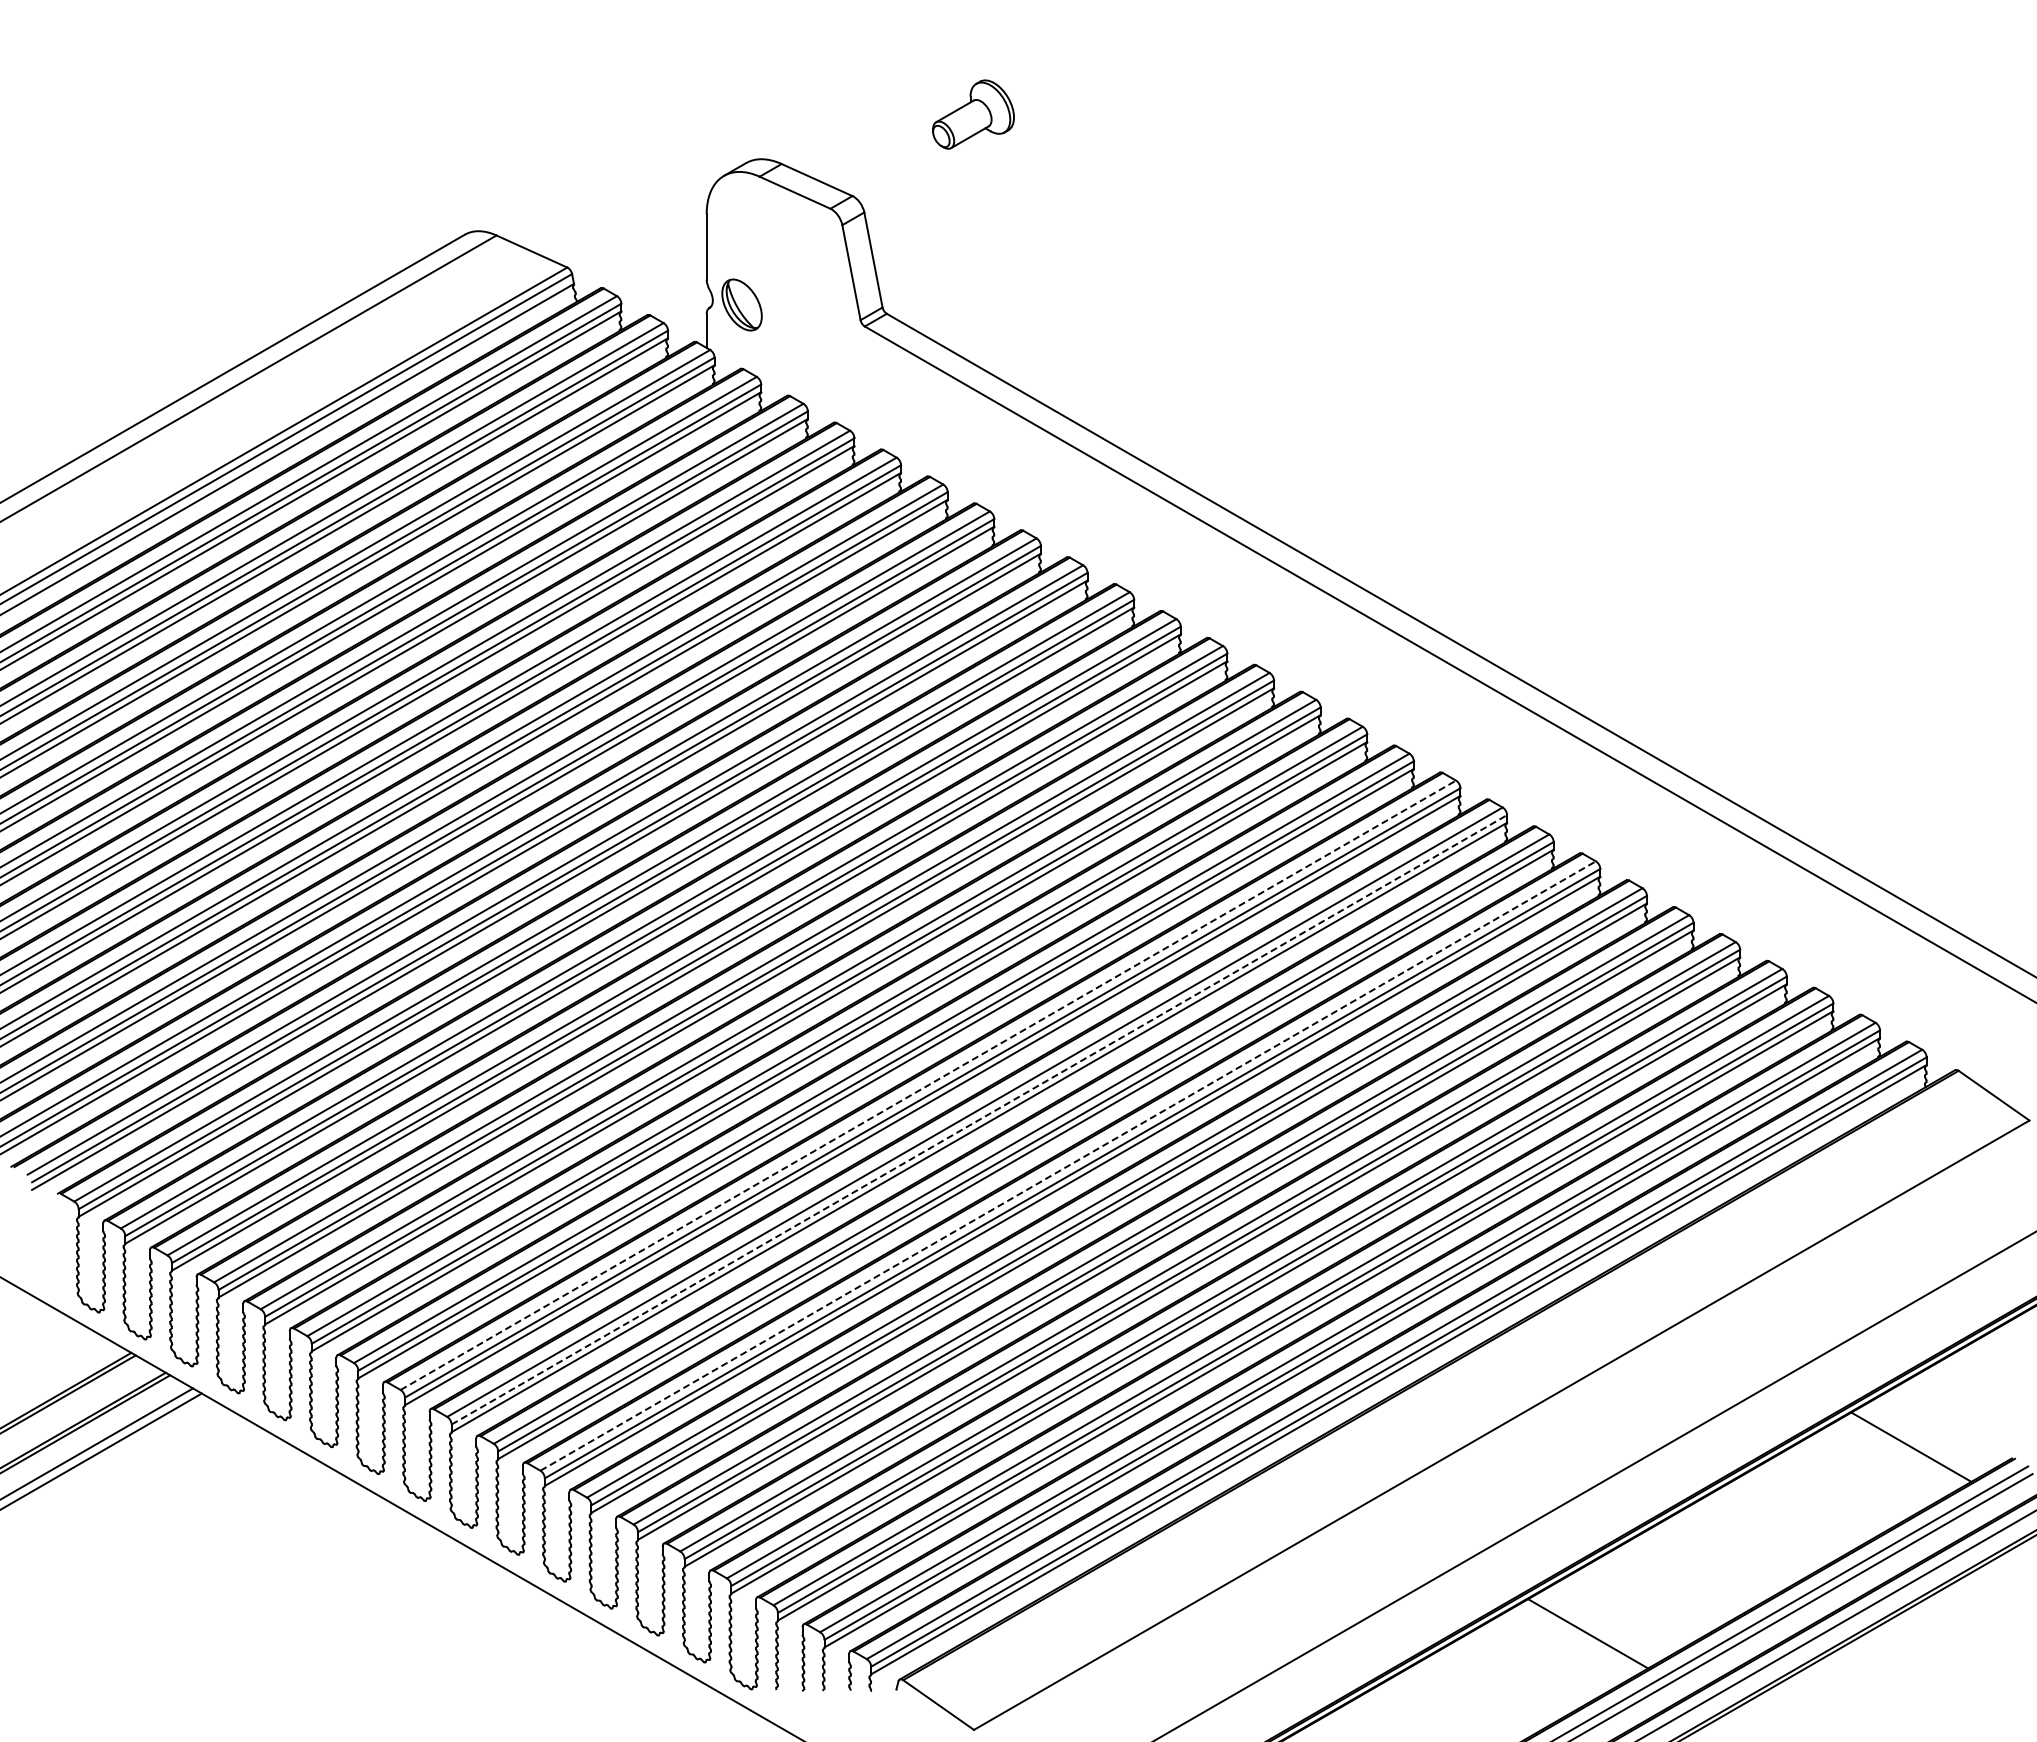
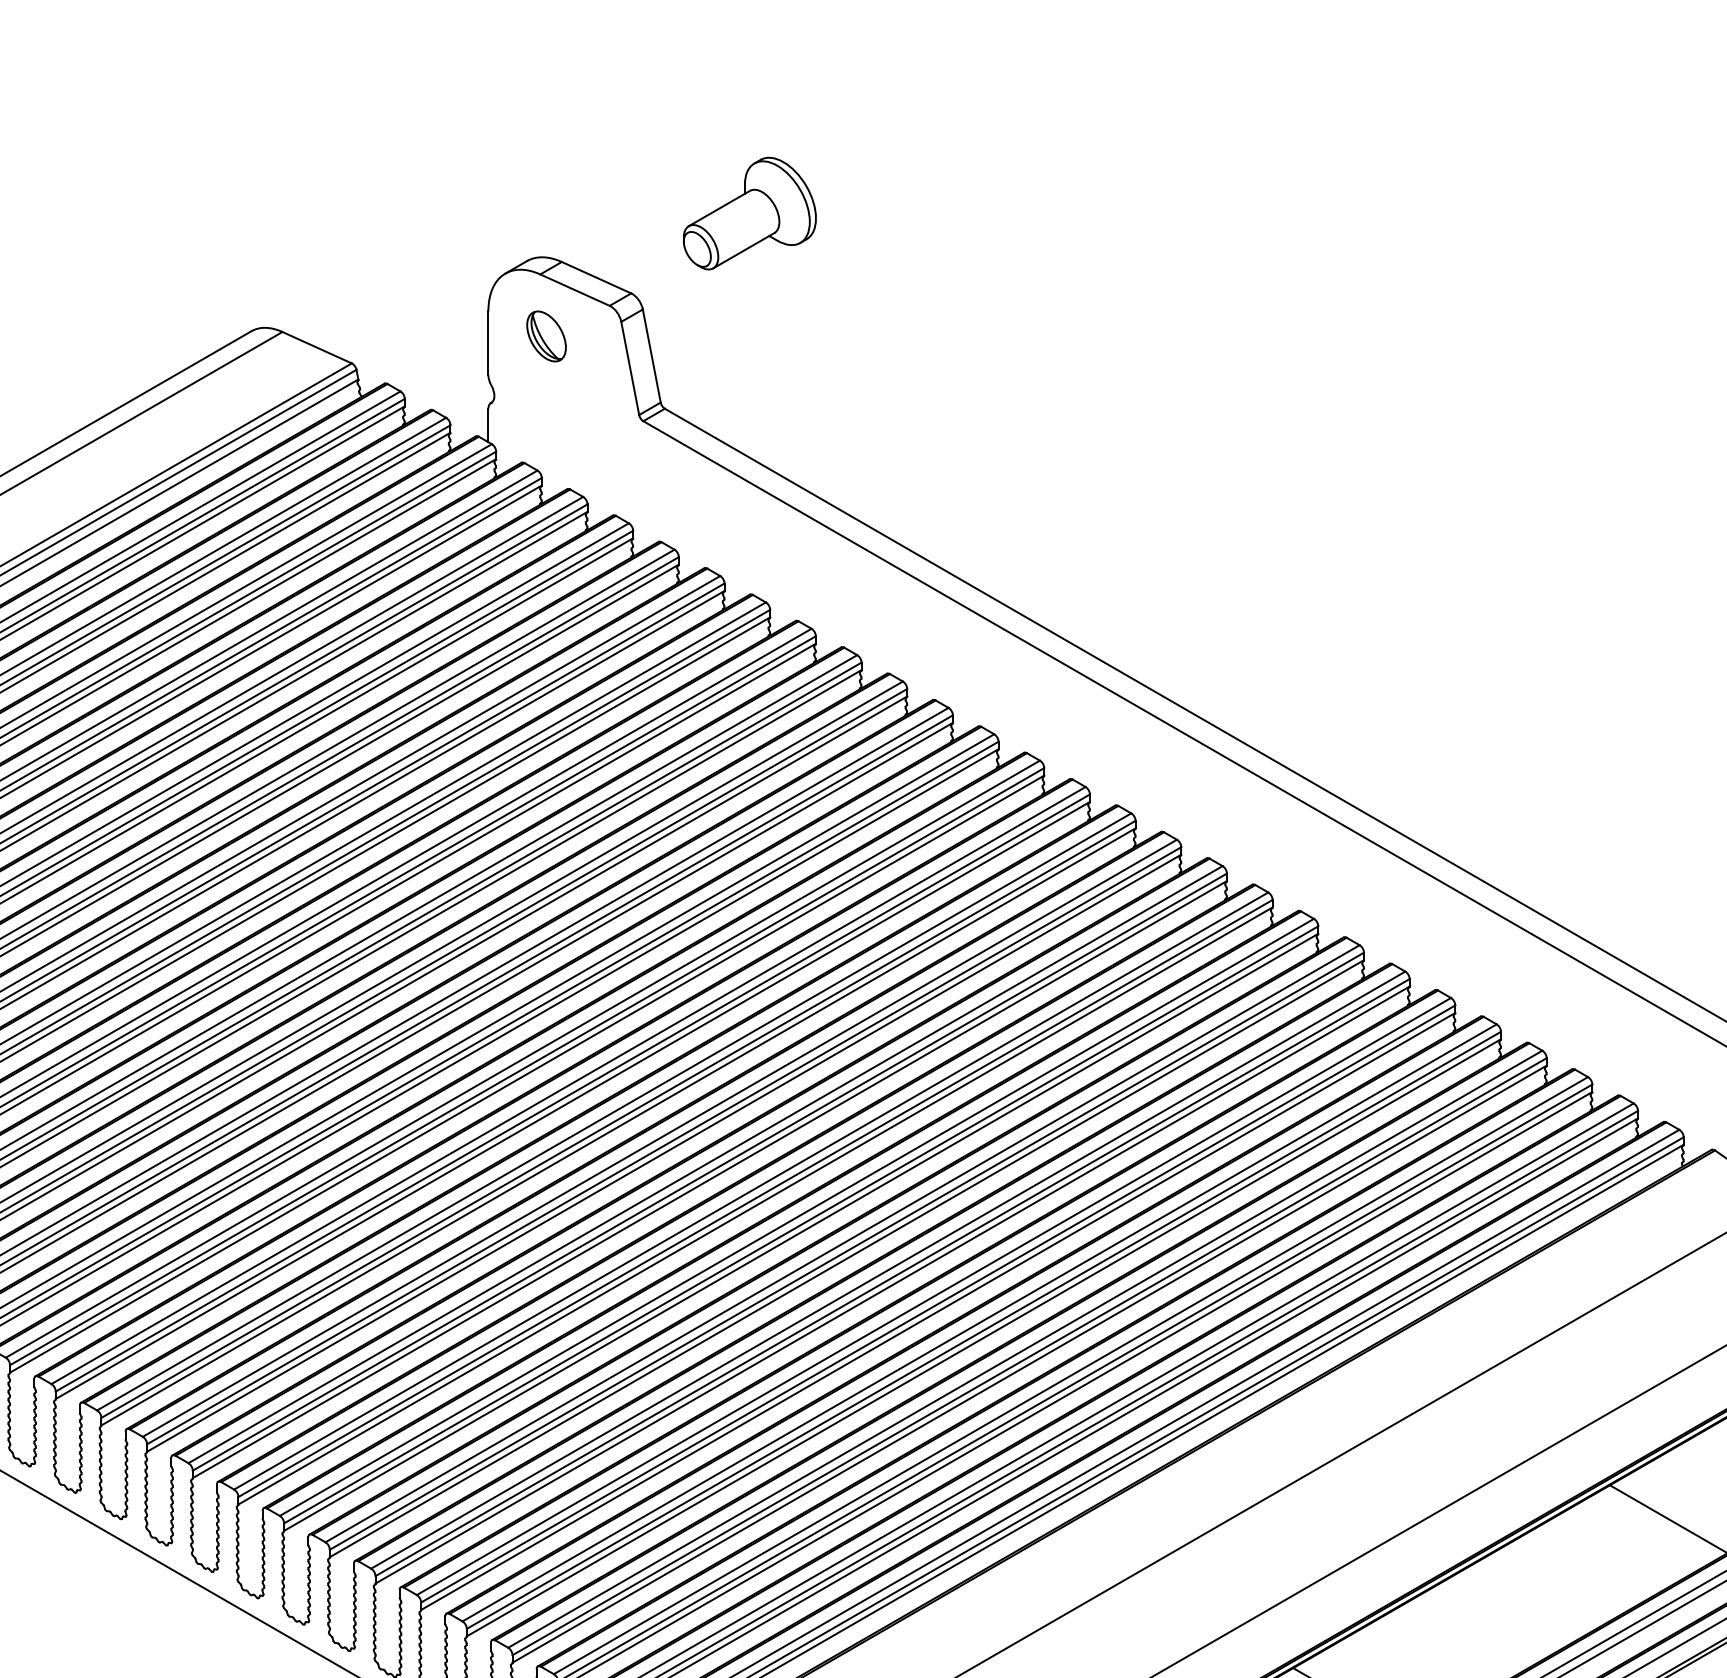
part: (973, 114) -> (749, 213), size x1.67
part: (741, 304) -> (546, 335), moved
line: (928, 1085) -> (705, 1164), dashed -> solid
line: (979, 1119) -> (755, 1198), dashed -> solid
line: (1068, 1165) -> (842, 1243), dashed -> solid

